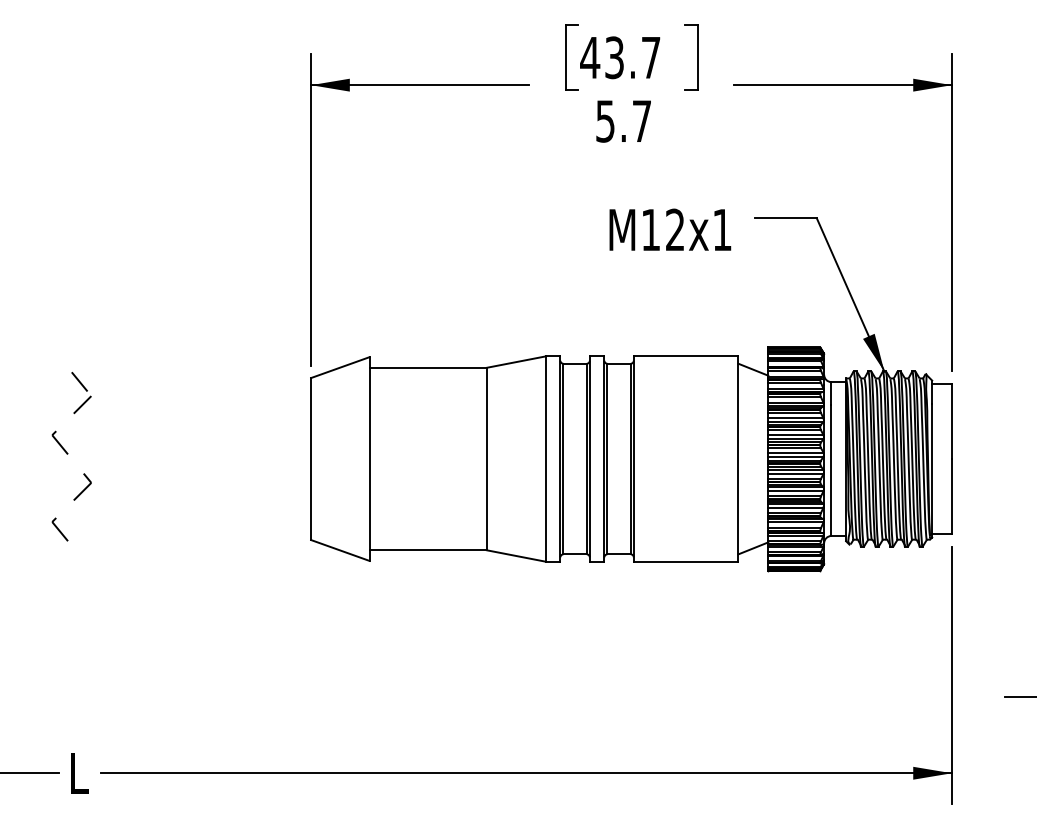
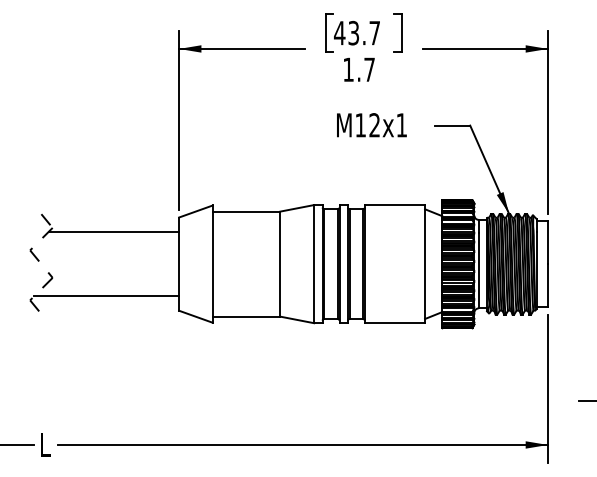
text: (605, 120) -> (348, 69), 5.7 -> 1.7
text: (669, 230) -> (371, 125), moved
line: (197, 404) -> (113, 232), added
line: (184, 515) -> (106, 296), added

